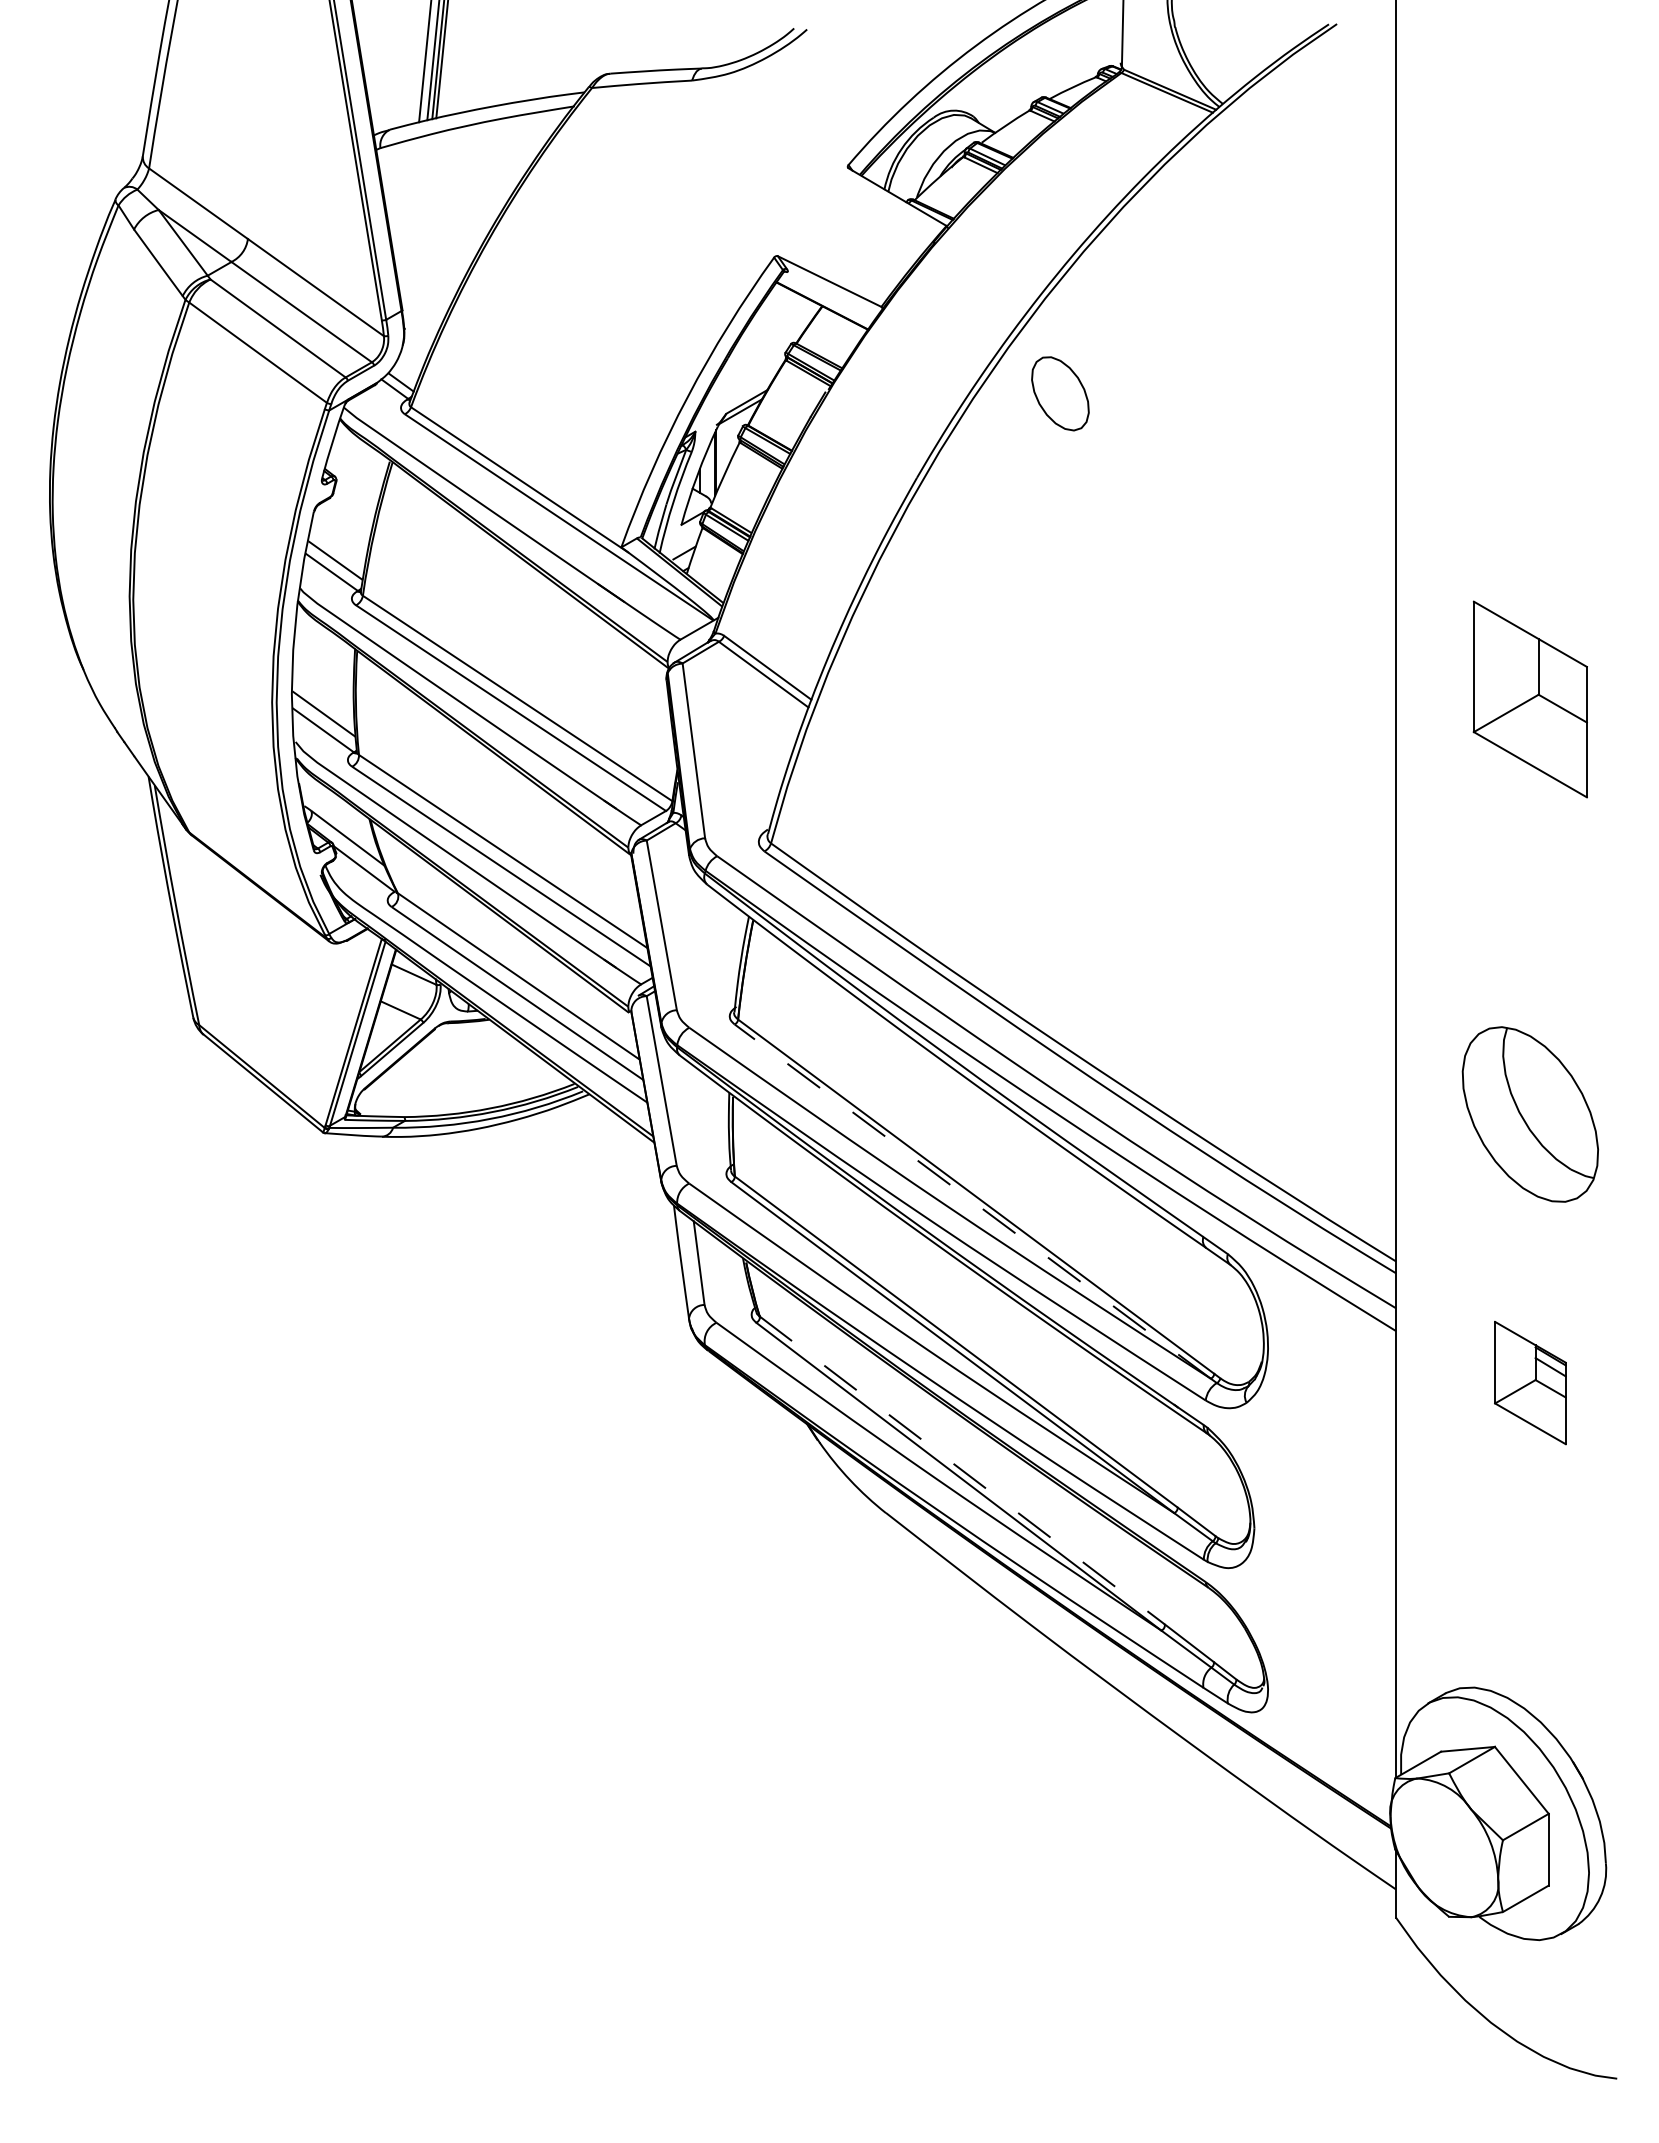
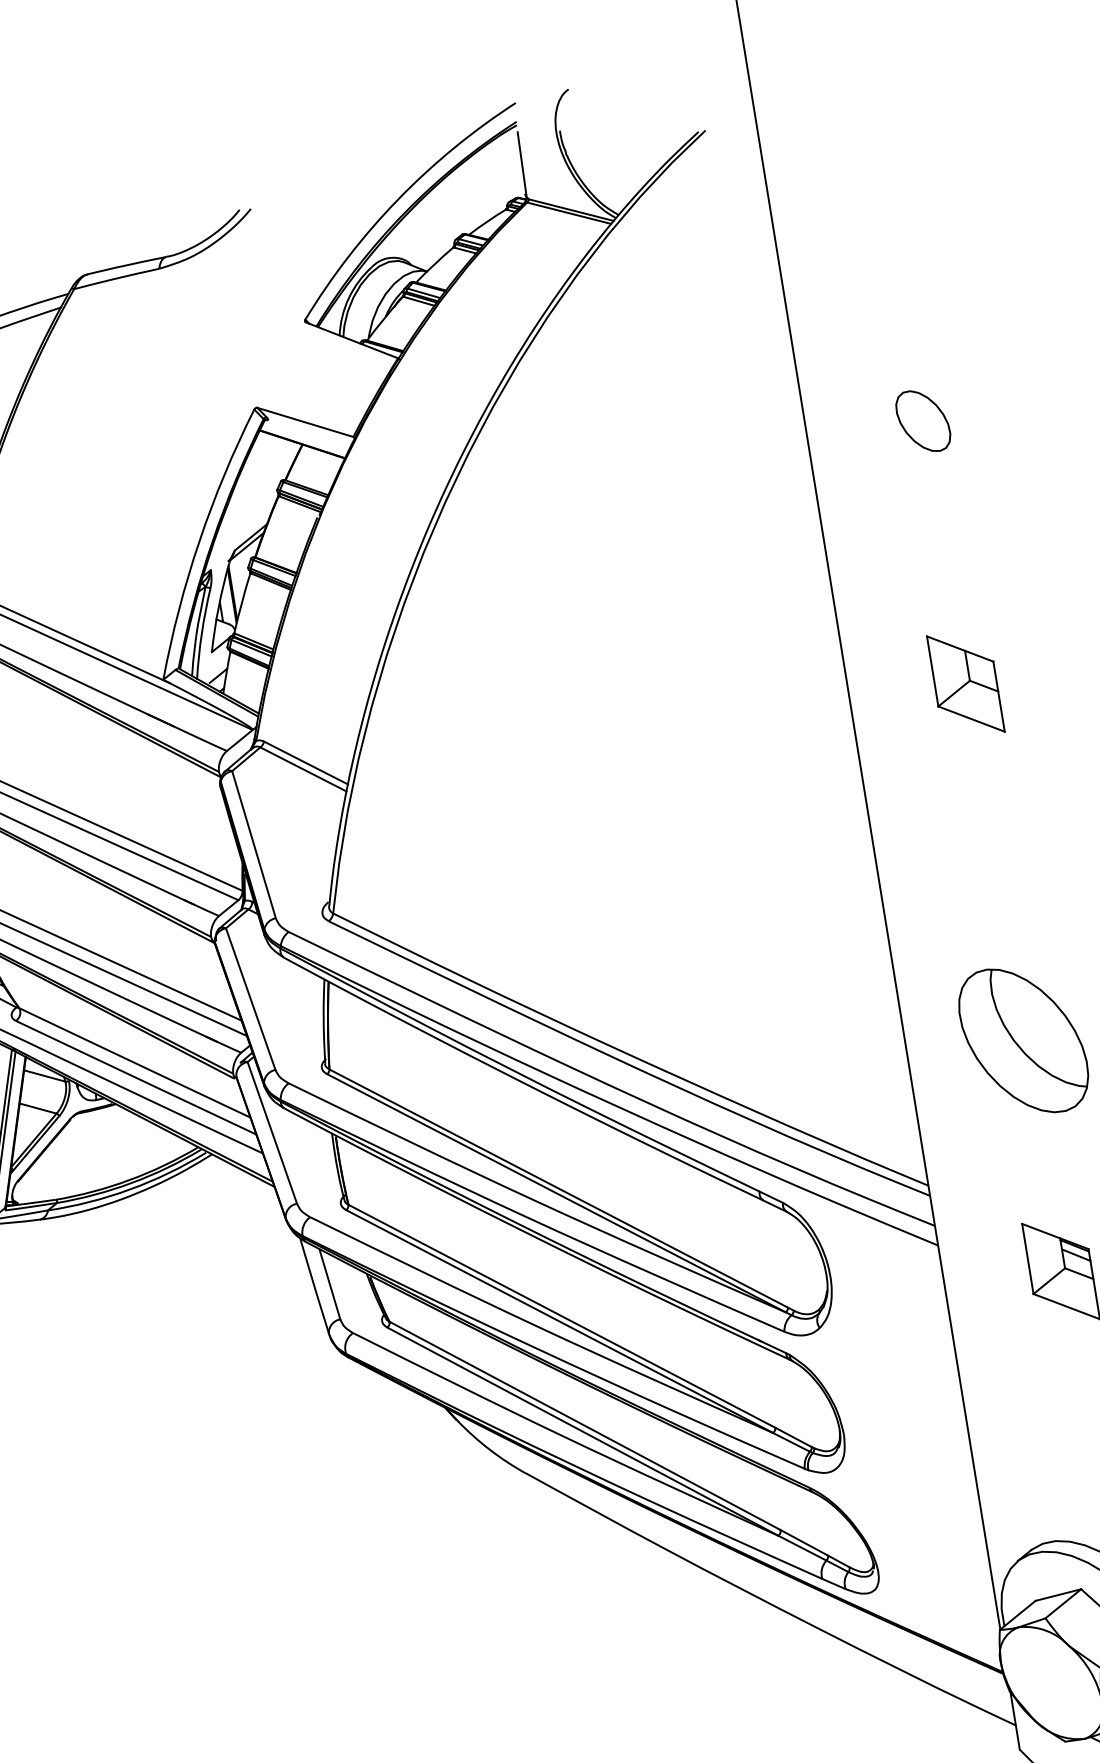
part: (1060, 393) -> (923, 421), moved
part: (1530, 699) -> (965, 684), size x0.62
line: (972, 1201) -> (556, 1193), dashed -> solid
line: (962, 1470) -> (585, 1425), dashed -> solid

